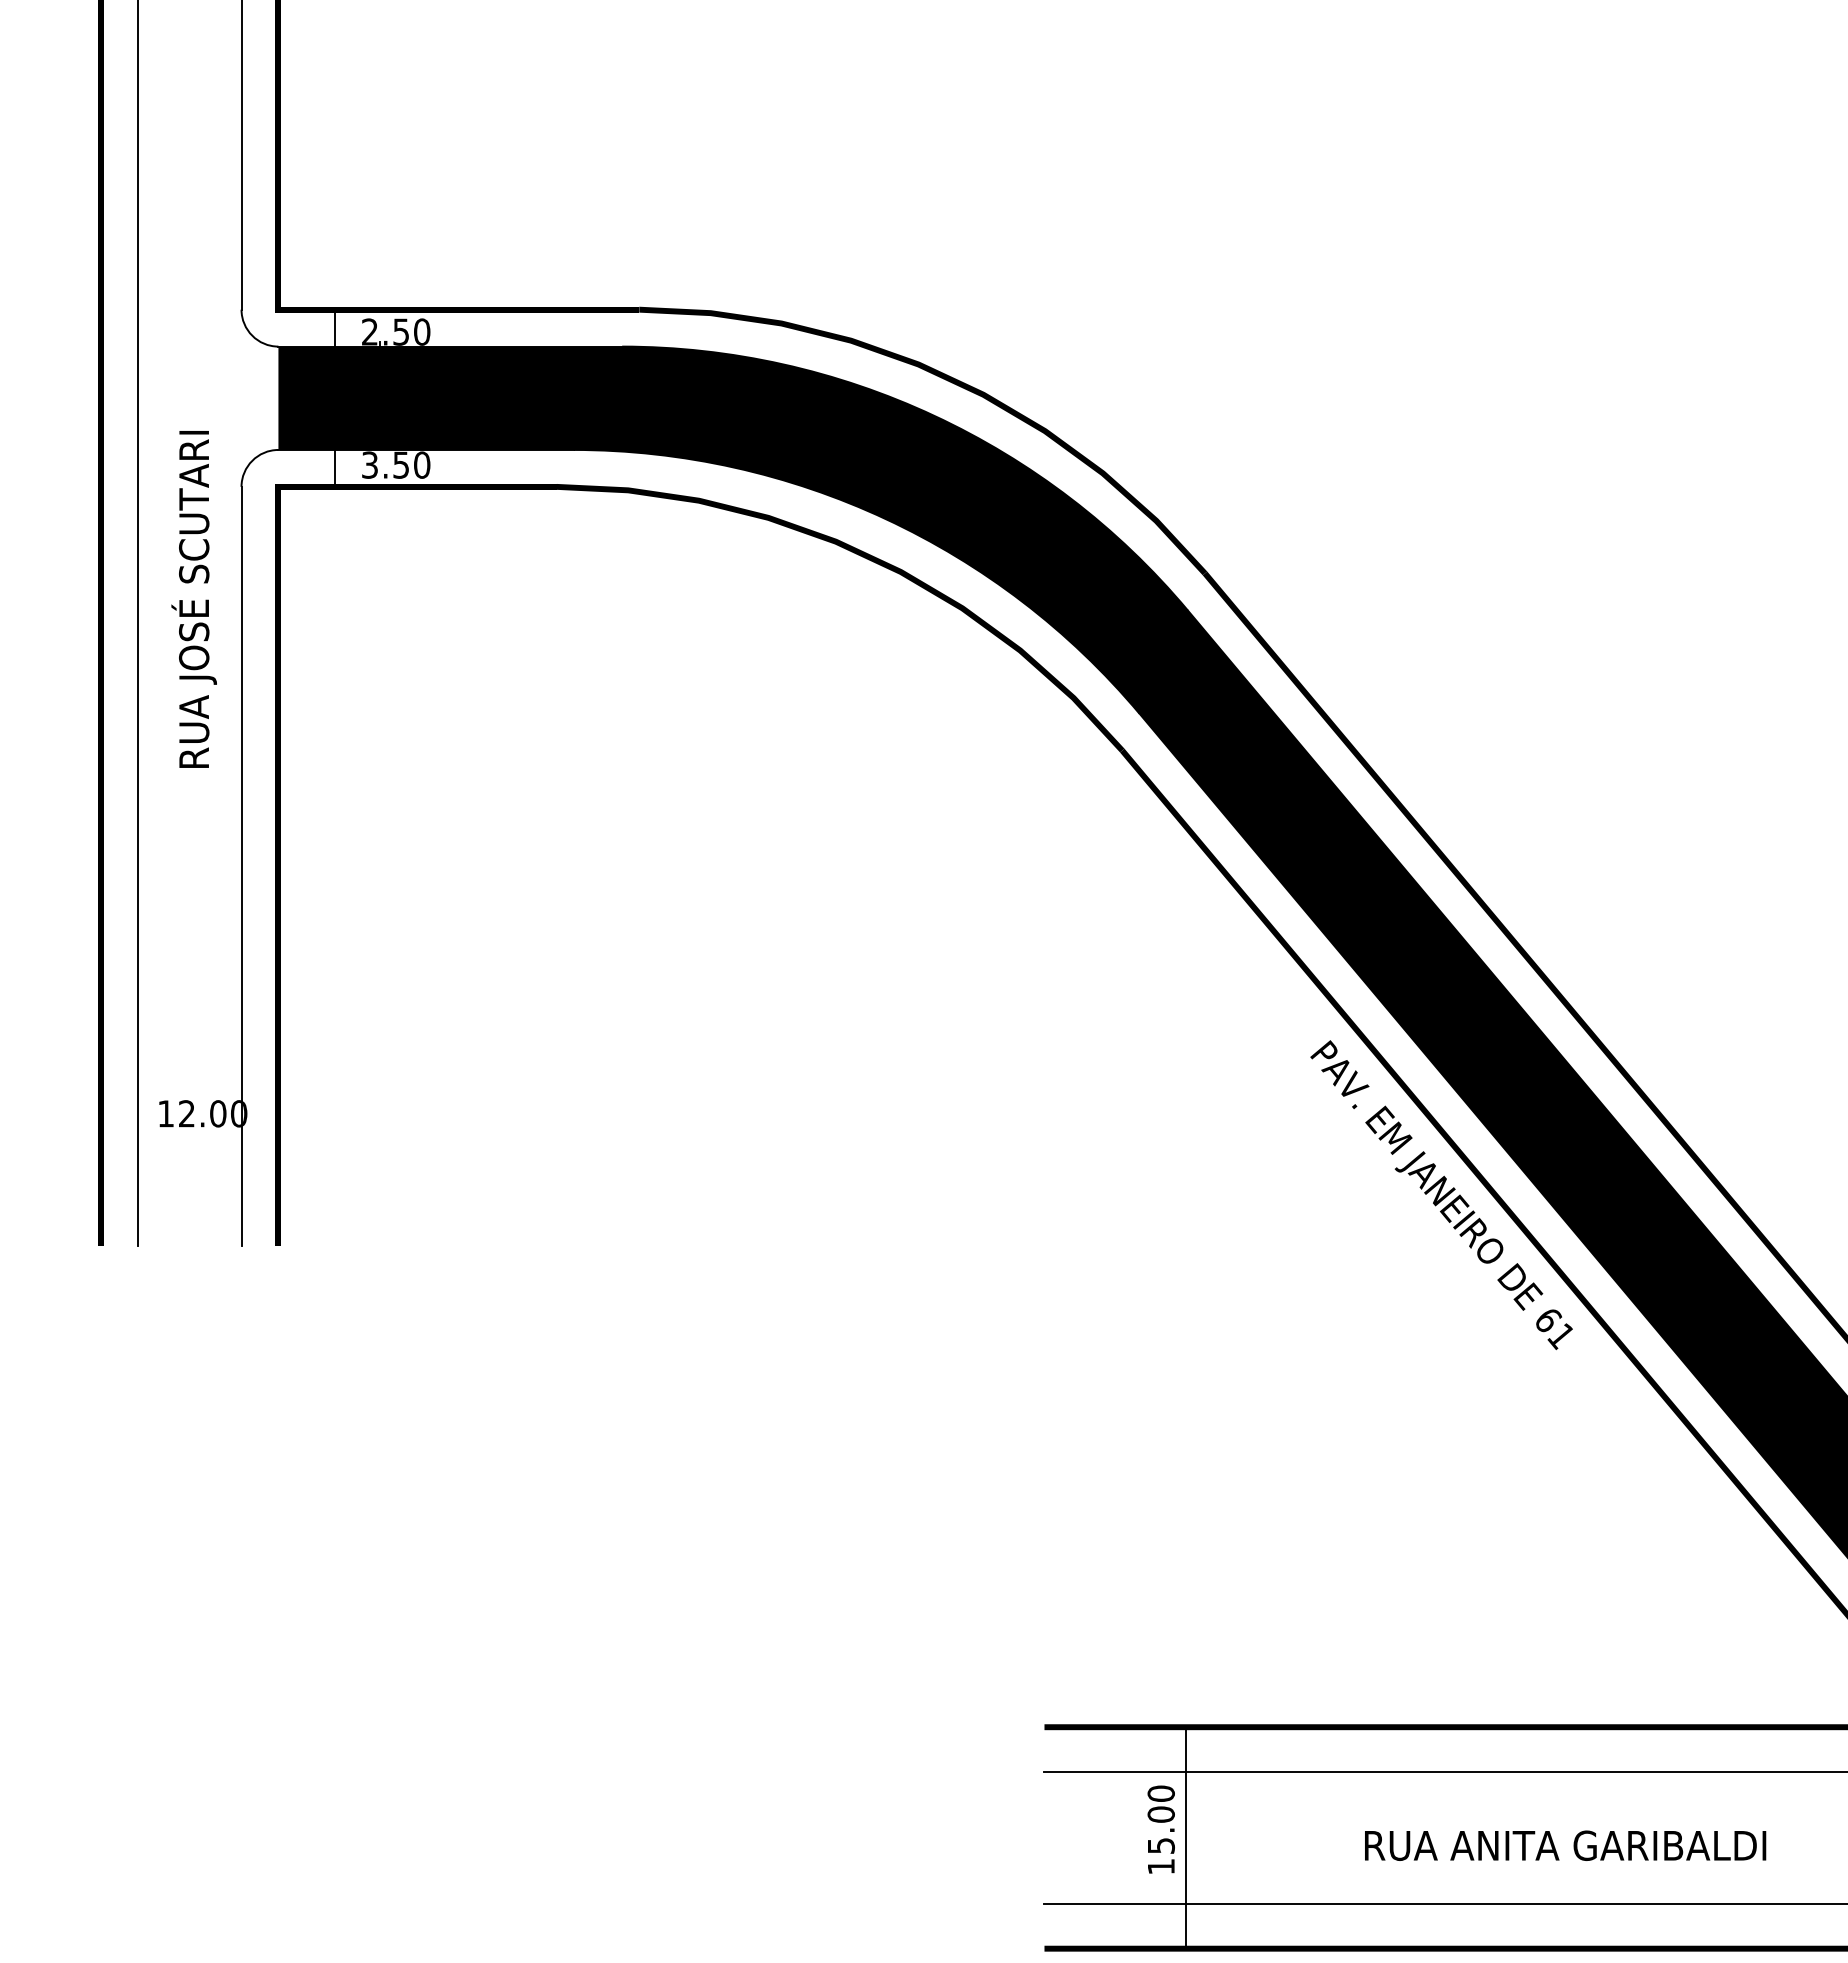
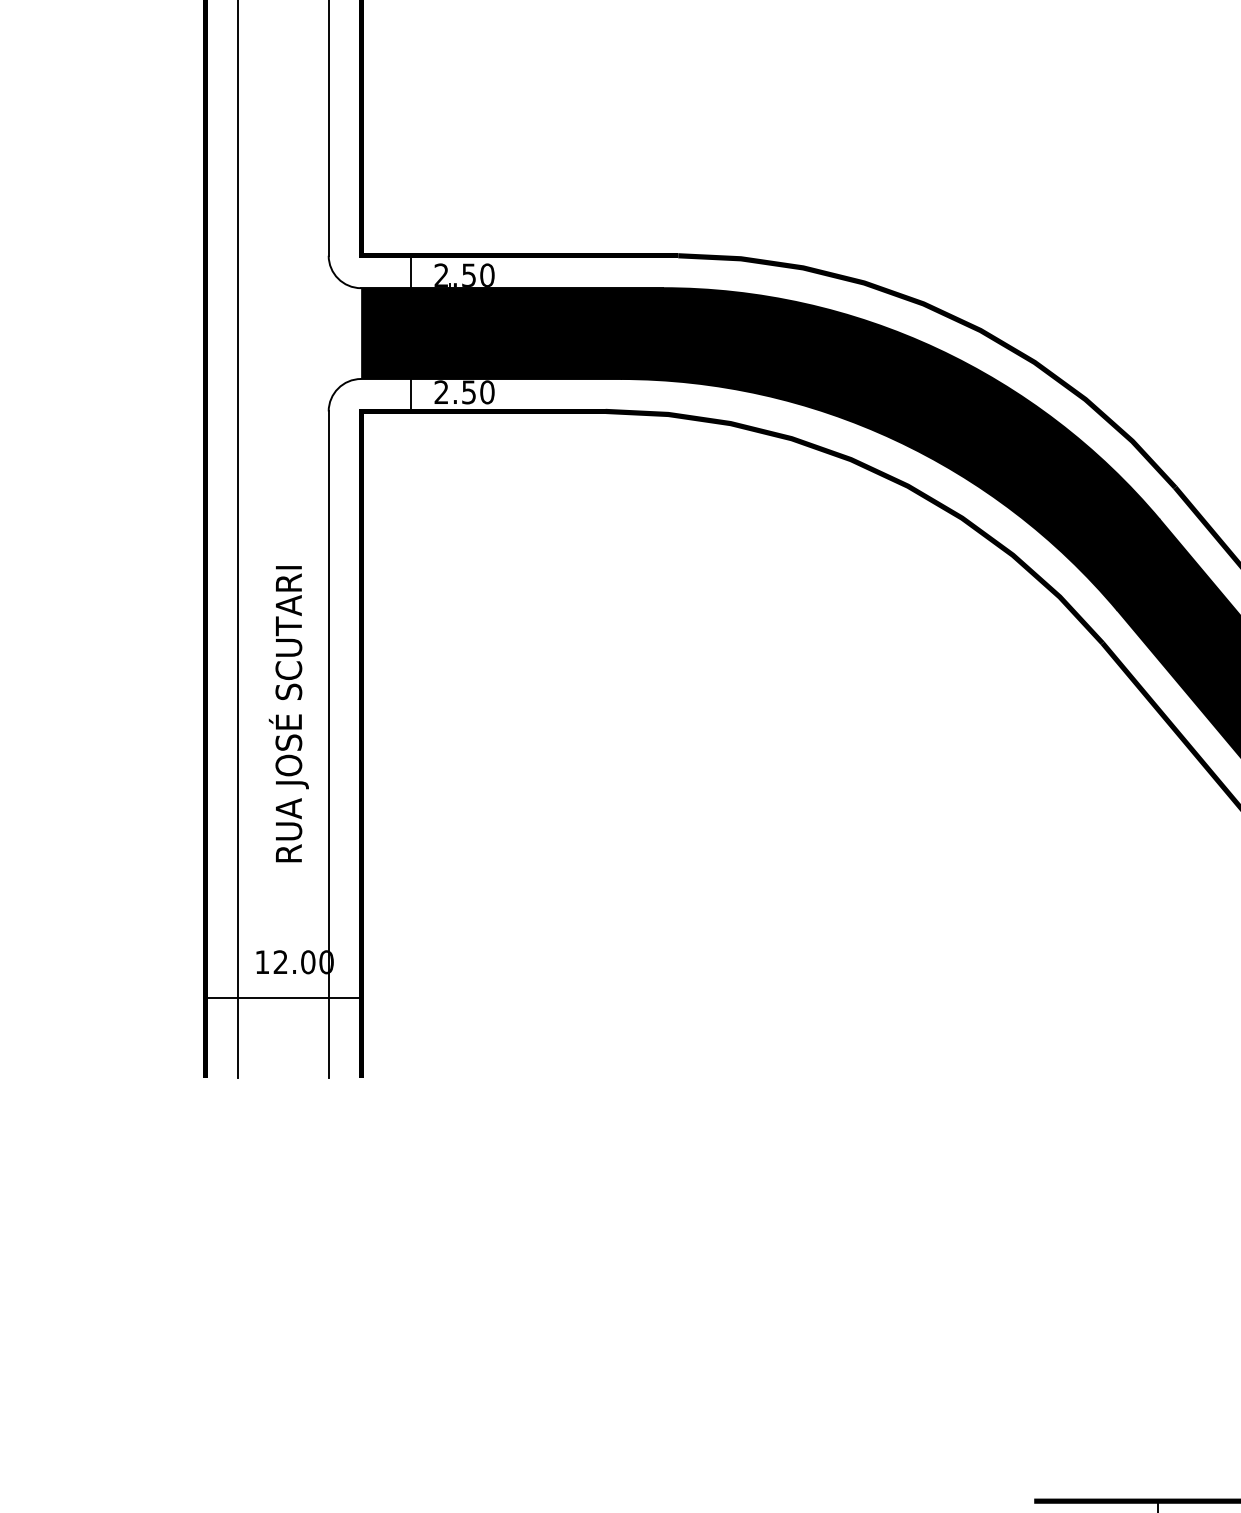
text: (369, 464) -> (441, 391), 3.50 -> 2.50
text: (193, 599) -> (288, 714), moved
line: (189, 1154) -> (282, 998), added

